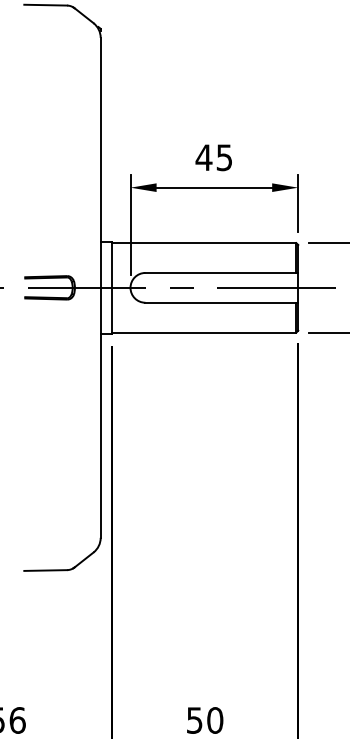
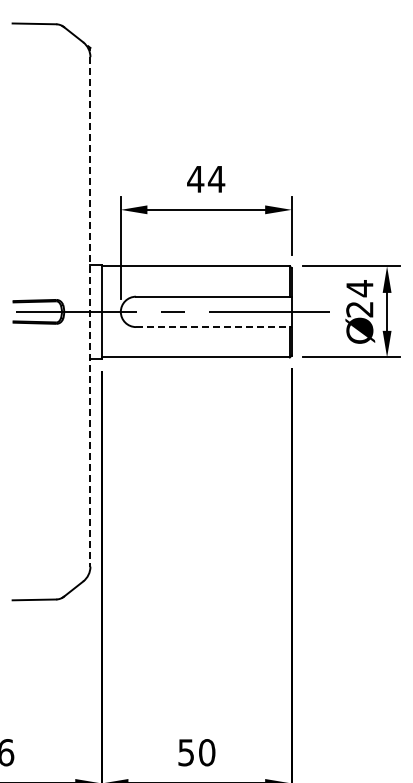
text: (224, 157) -> (216, 179), 45 -> 44
line: (100, 287) -> (90, 311), solid -> dashed
line: (221, 303) -> (213, 327), solid -> dashed

